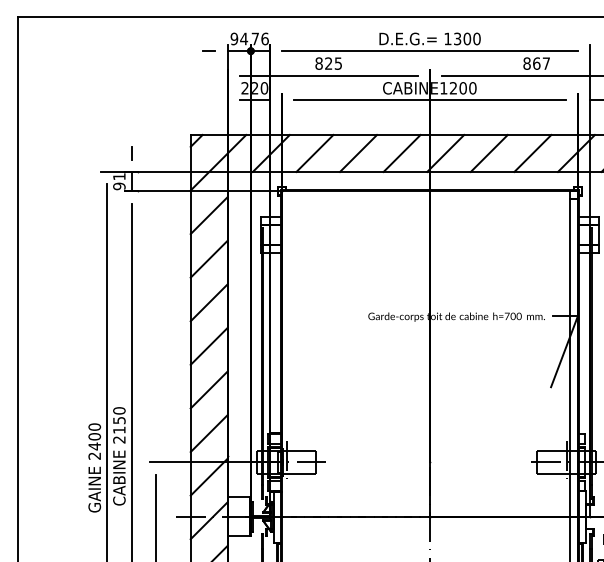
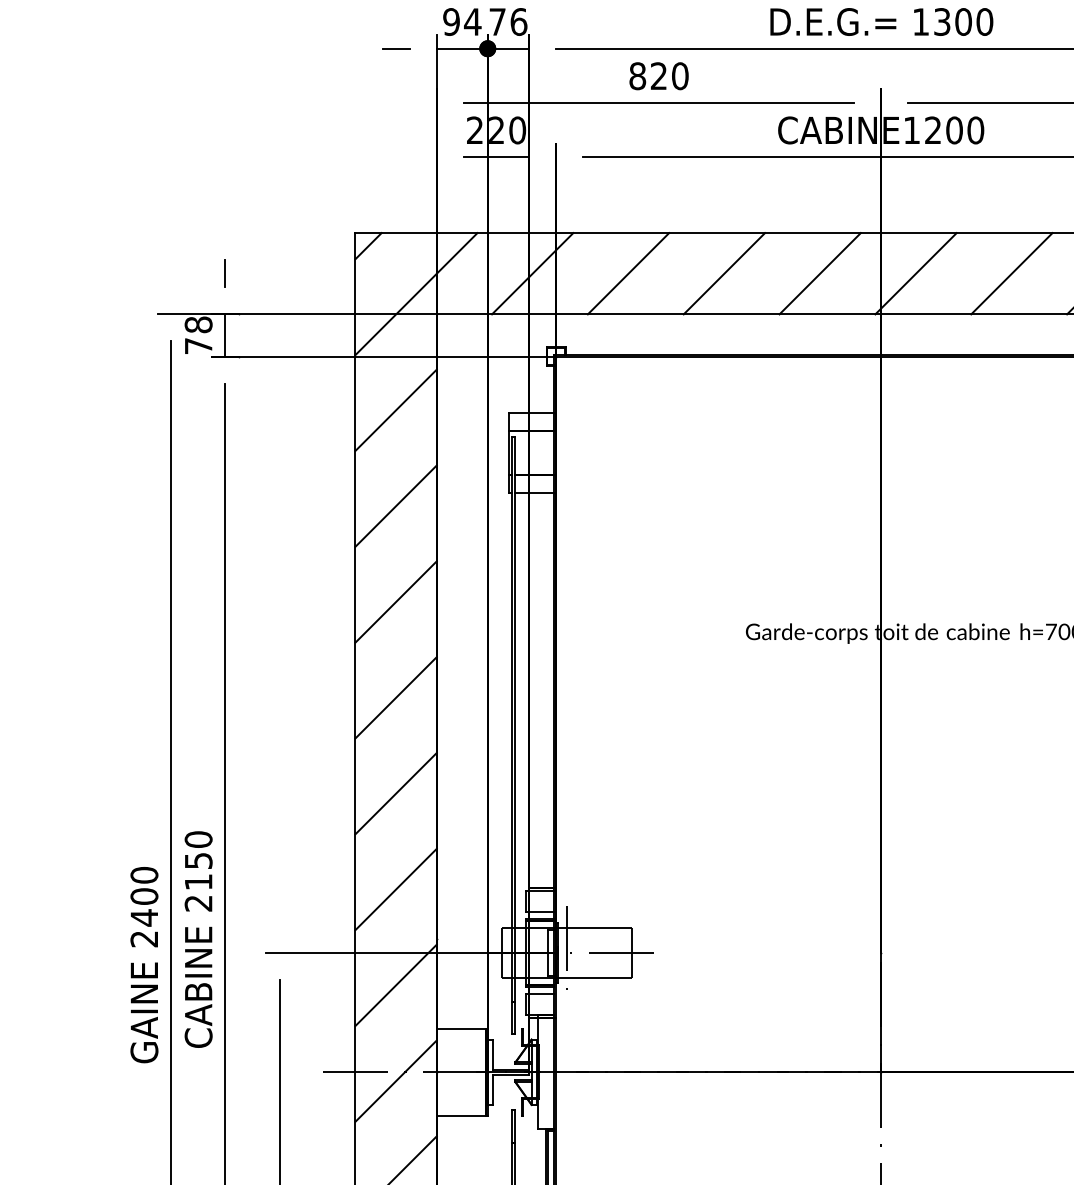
text: (338, 63) -> (680, 75), 825 -> 820
text: (119, 181) -> (198, 335), 91 -> 78

